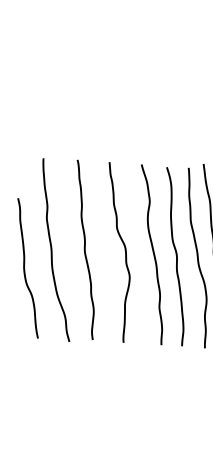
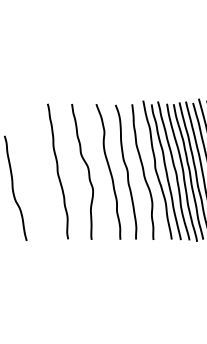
curve: (52, 248) -> (33, 172), removed

